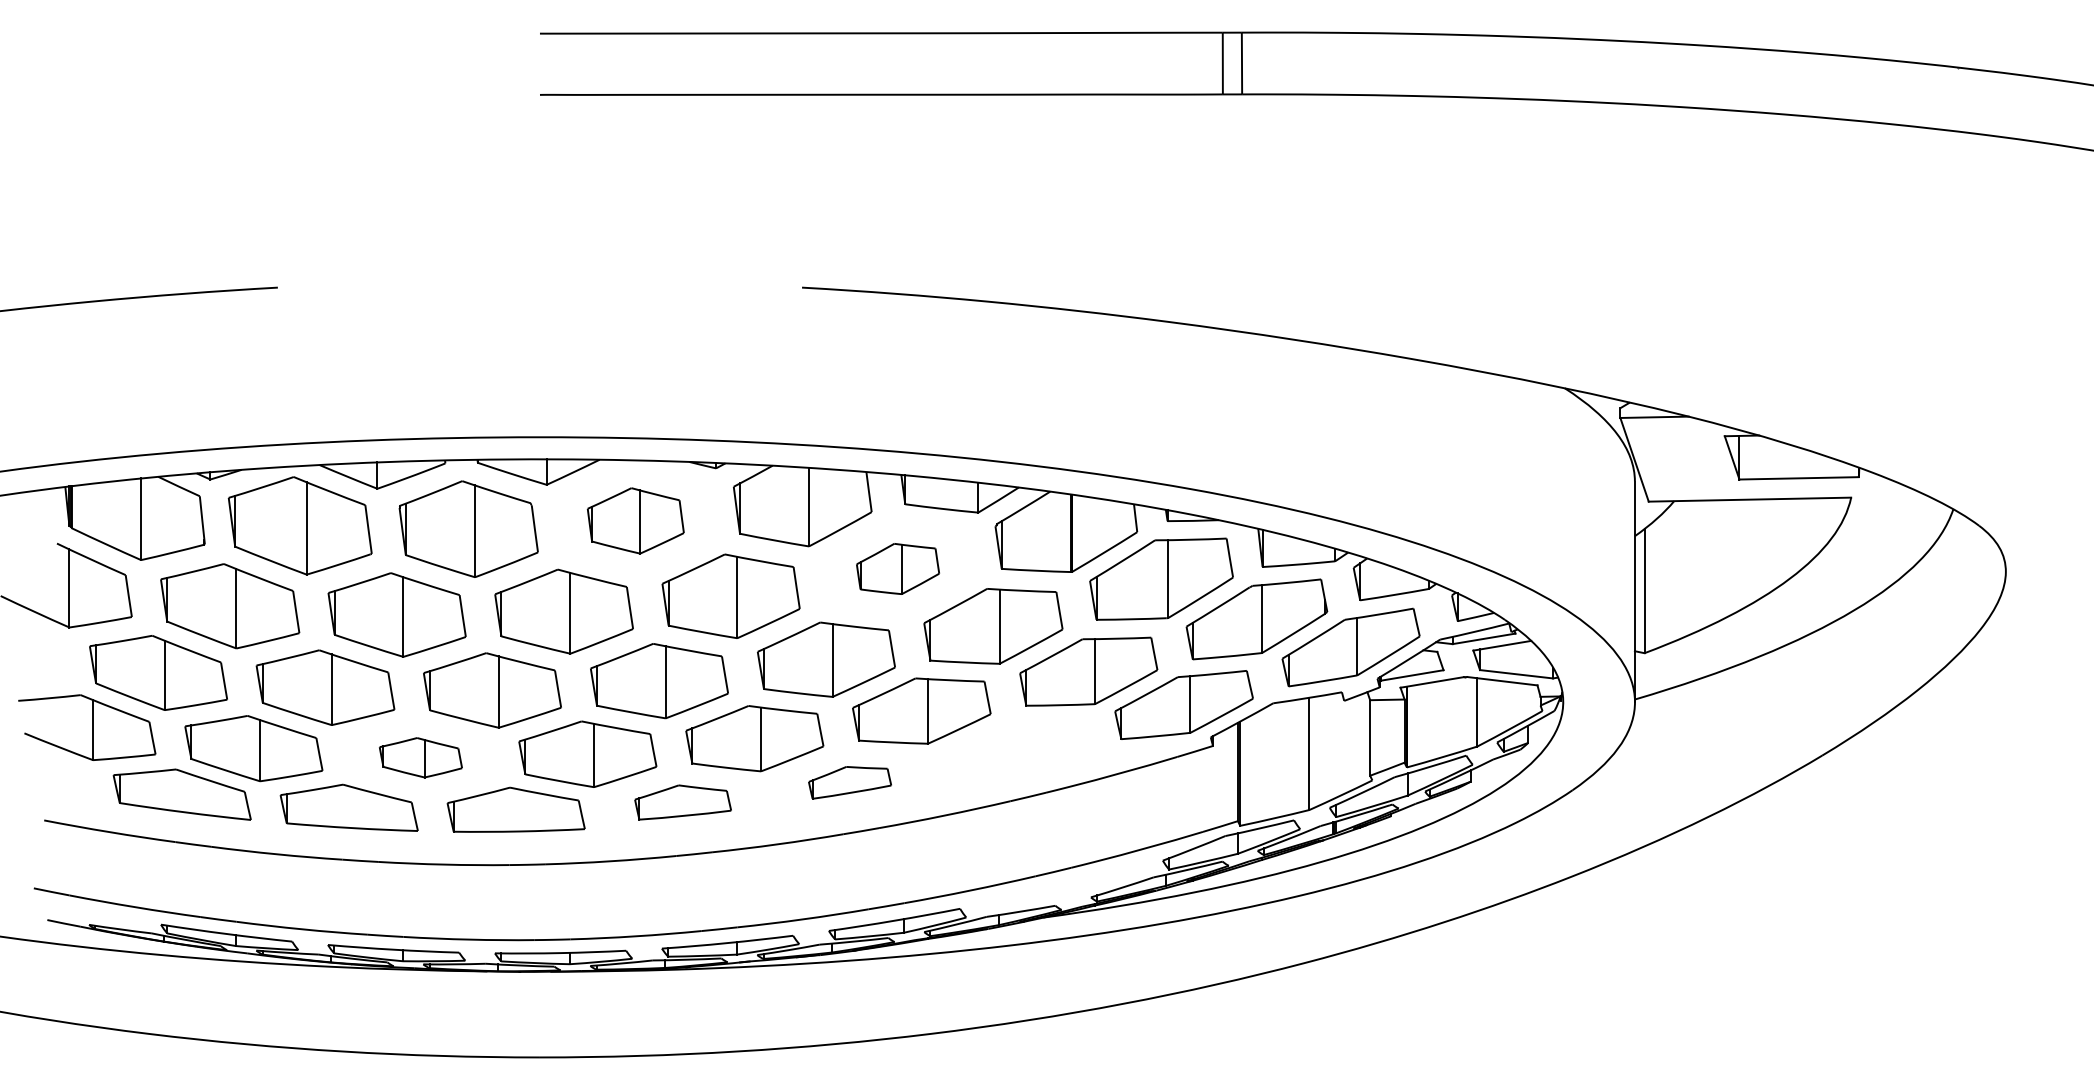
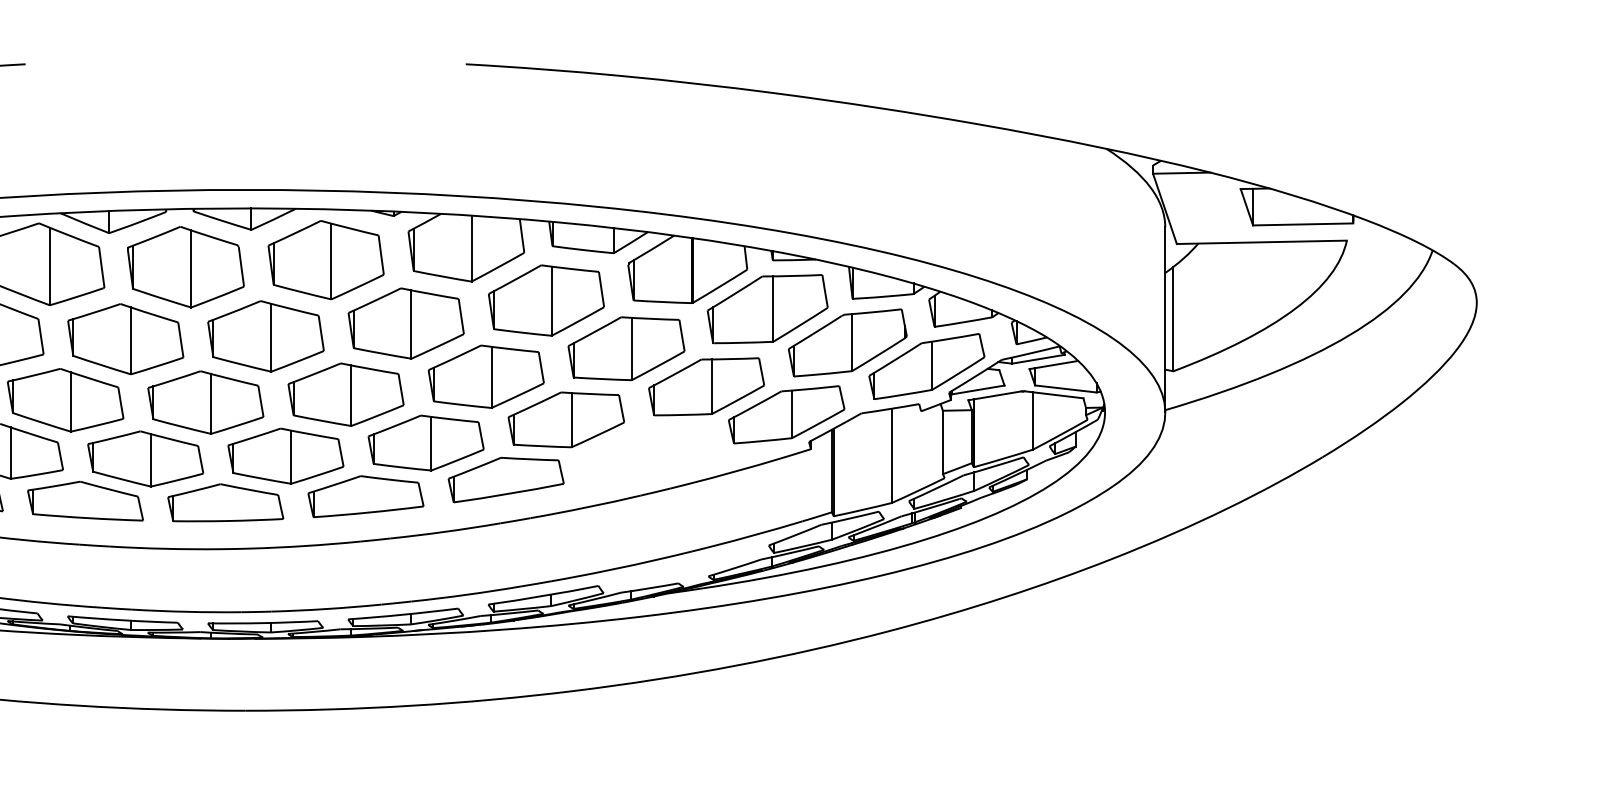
part: (635, 520) -> (325, 259), size x1.43
part: (897, 568) -> (545, 300), size x1.67
part: (420, 757) -> (145, 458), size x1.67
part: (849, 782) -> (505, 479), size x1.67
part: (682, 802) -> (365, 496), size x1.43

